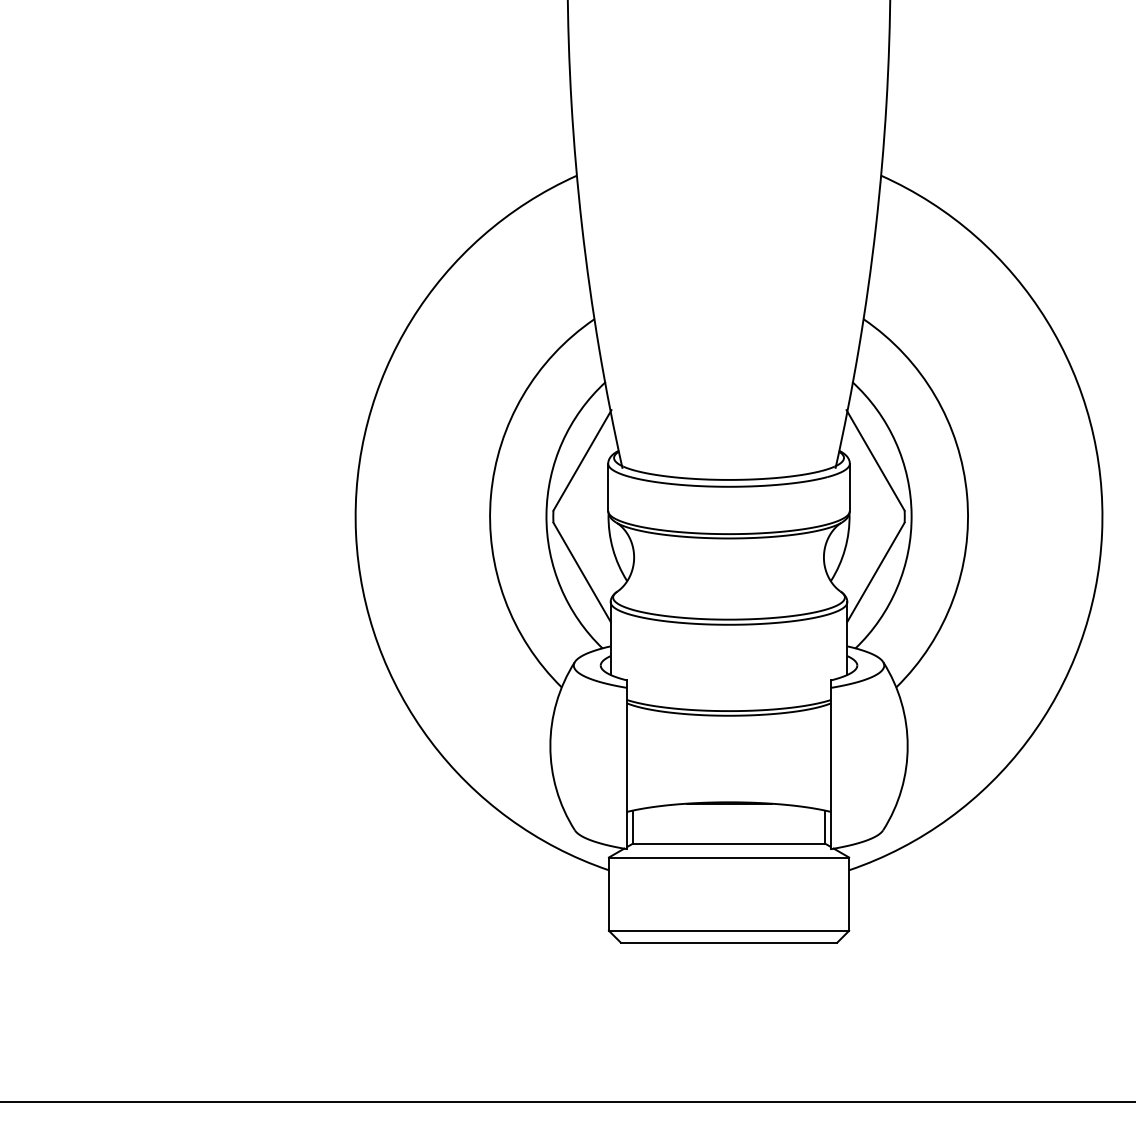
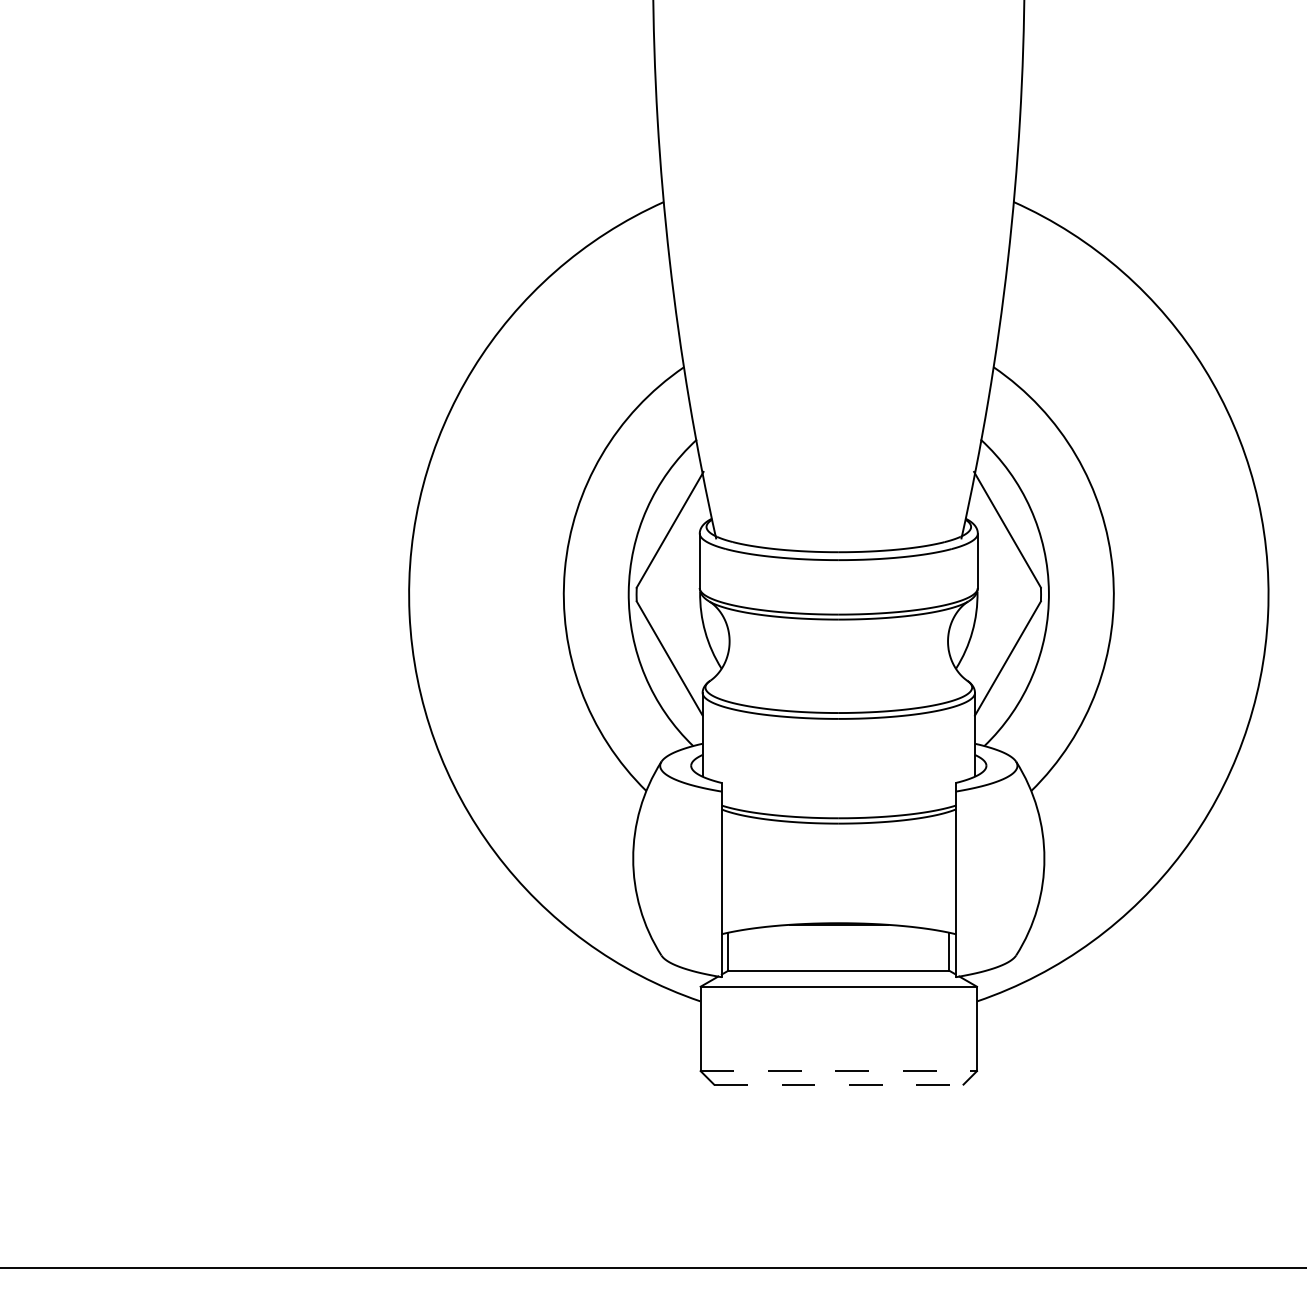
line: (729, 930) -> (839, 1070), solid -> dashed
line: (729, 942) -> (839, 1084), solid -> dashed

